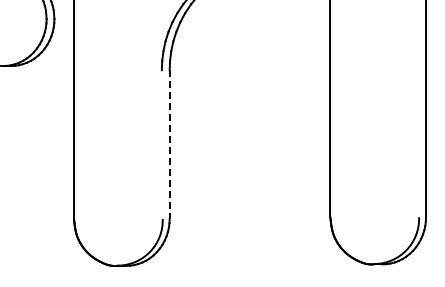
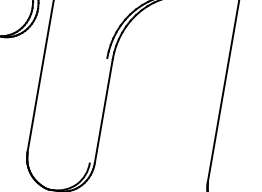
line: (169, 145) -> (103, 111), dashed -> solid

